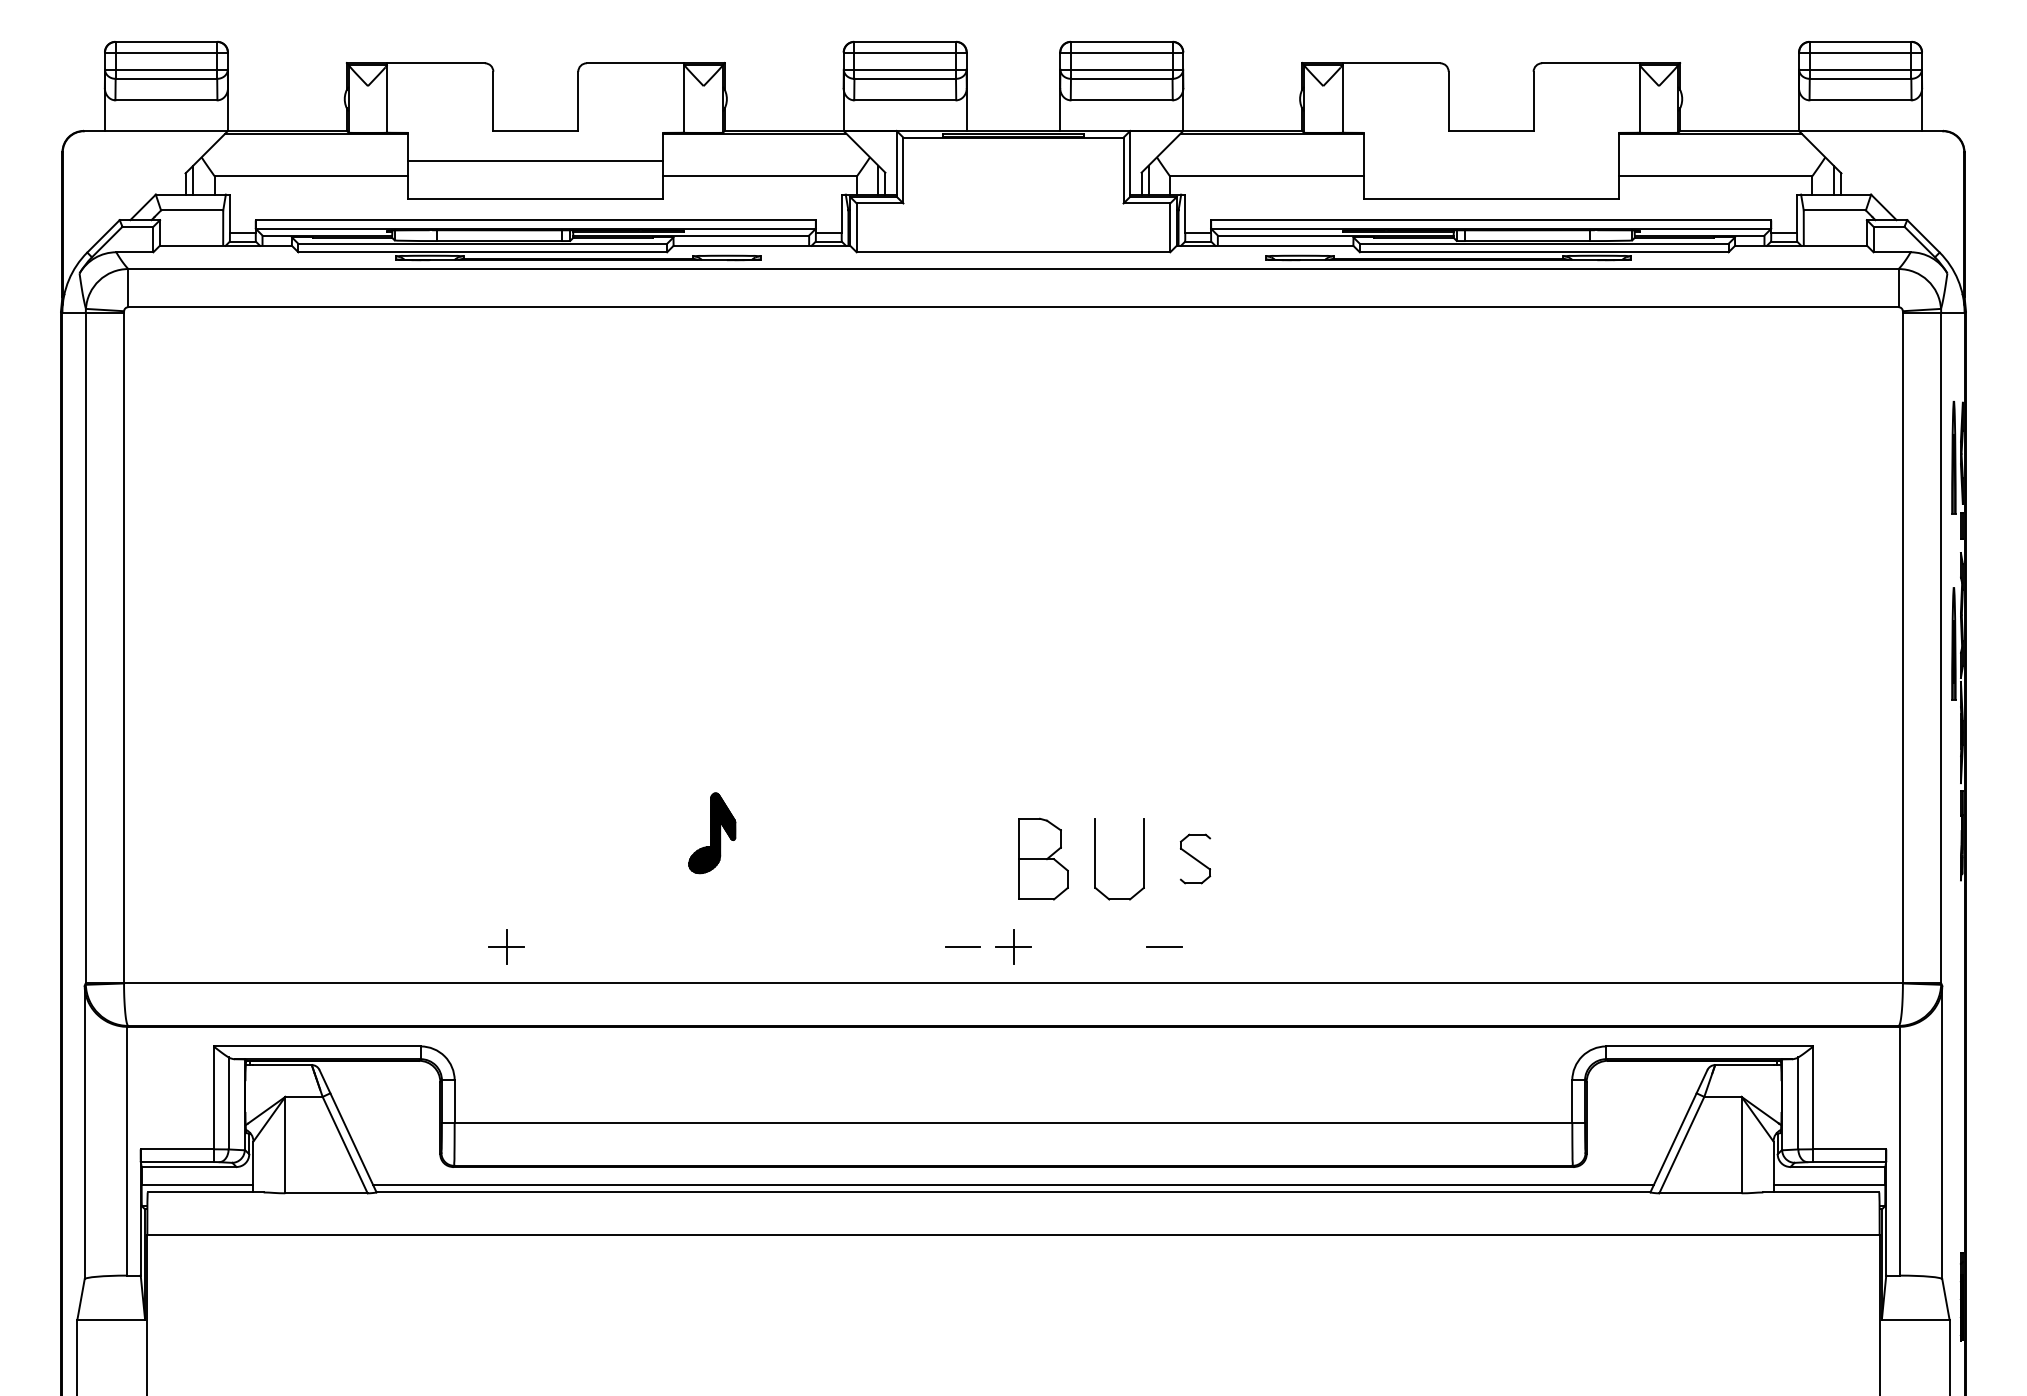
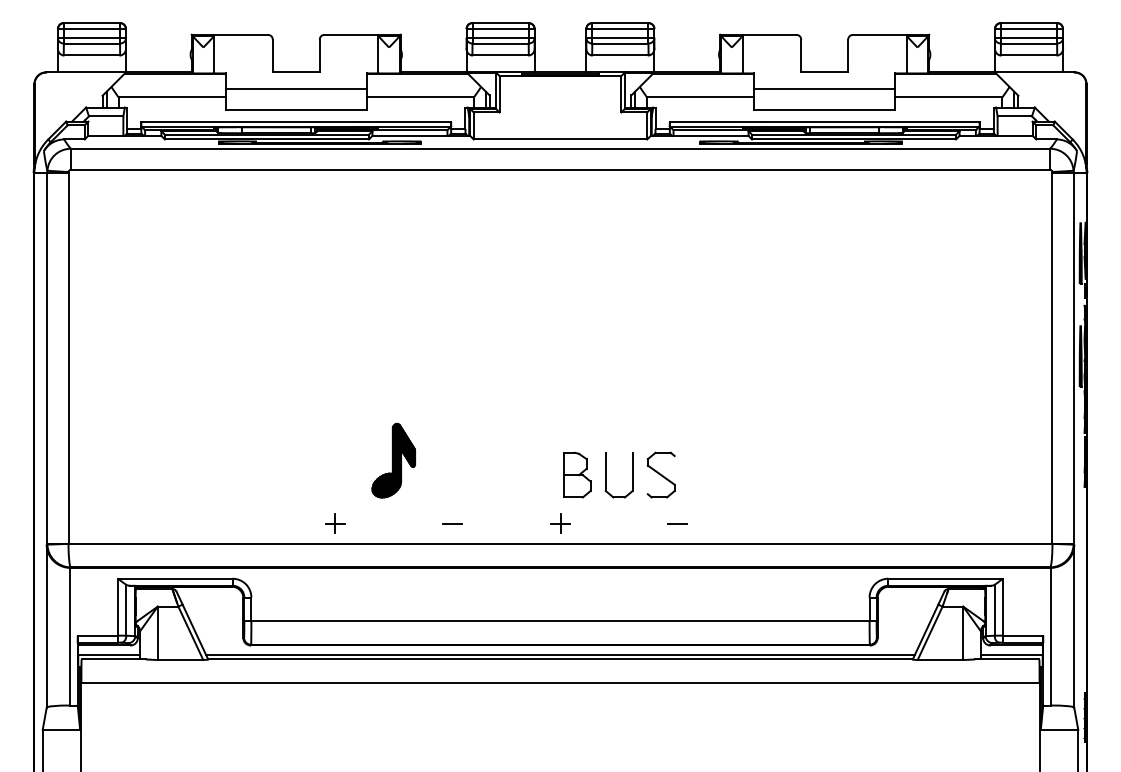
line: (1490, 160) -> (824, 88), added
part: (711, 832) -> (393, 460), size x1.67
part: (1194, 857) -> (660, 474), size x1.67
part: (507, 946) -> (335, 523), moved
line: (962, 946) -> (452, 523), moved
line: (1163, 946) -> (677, 523), moved

